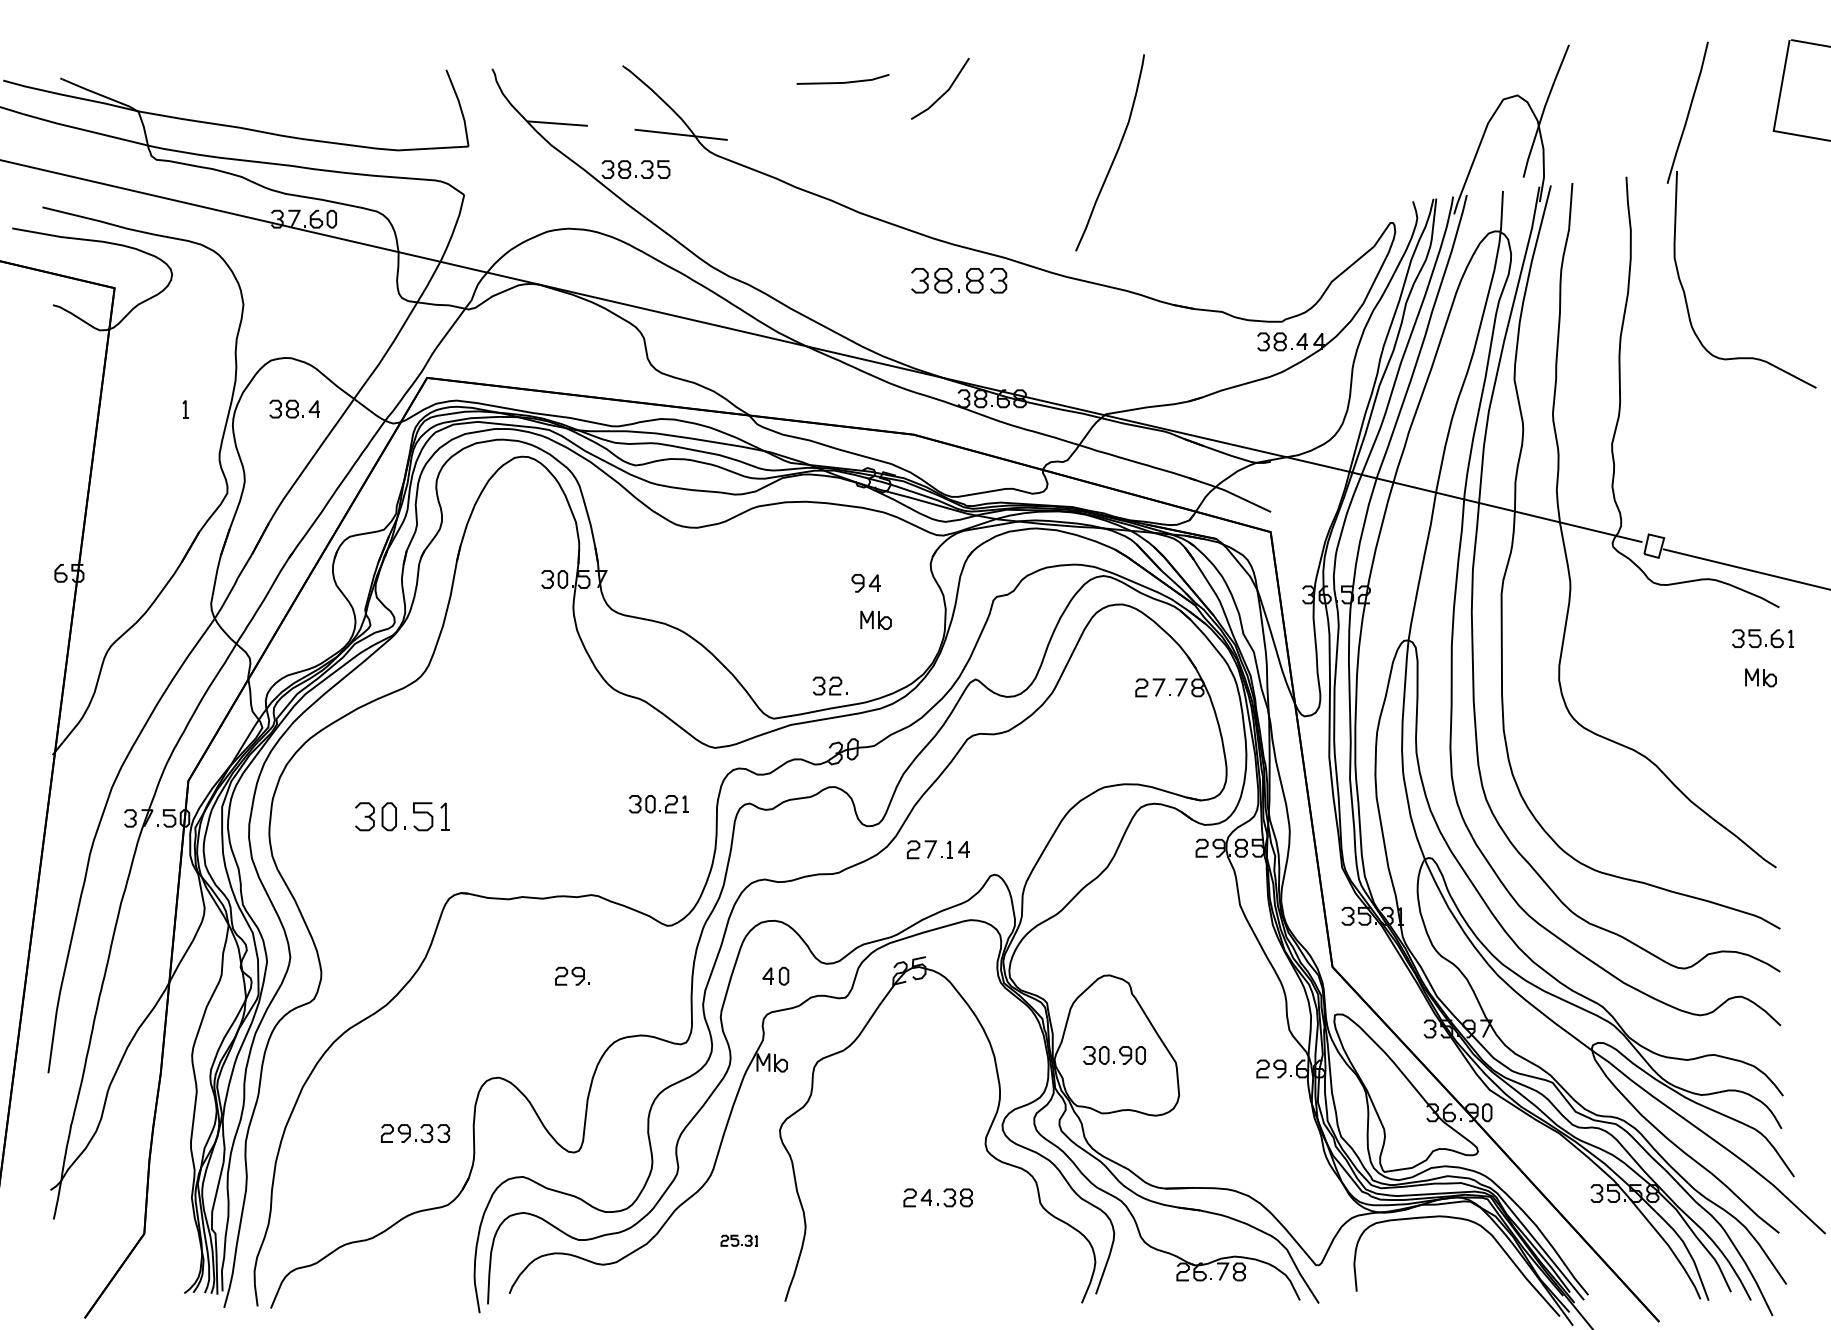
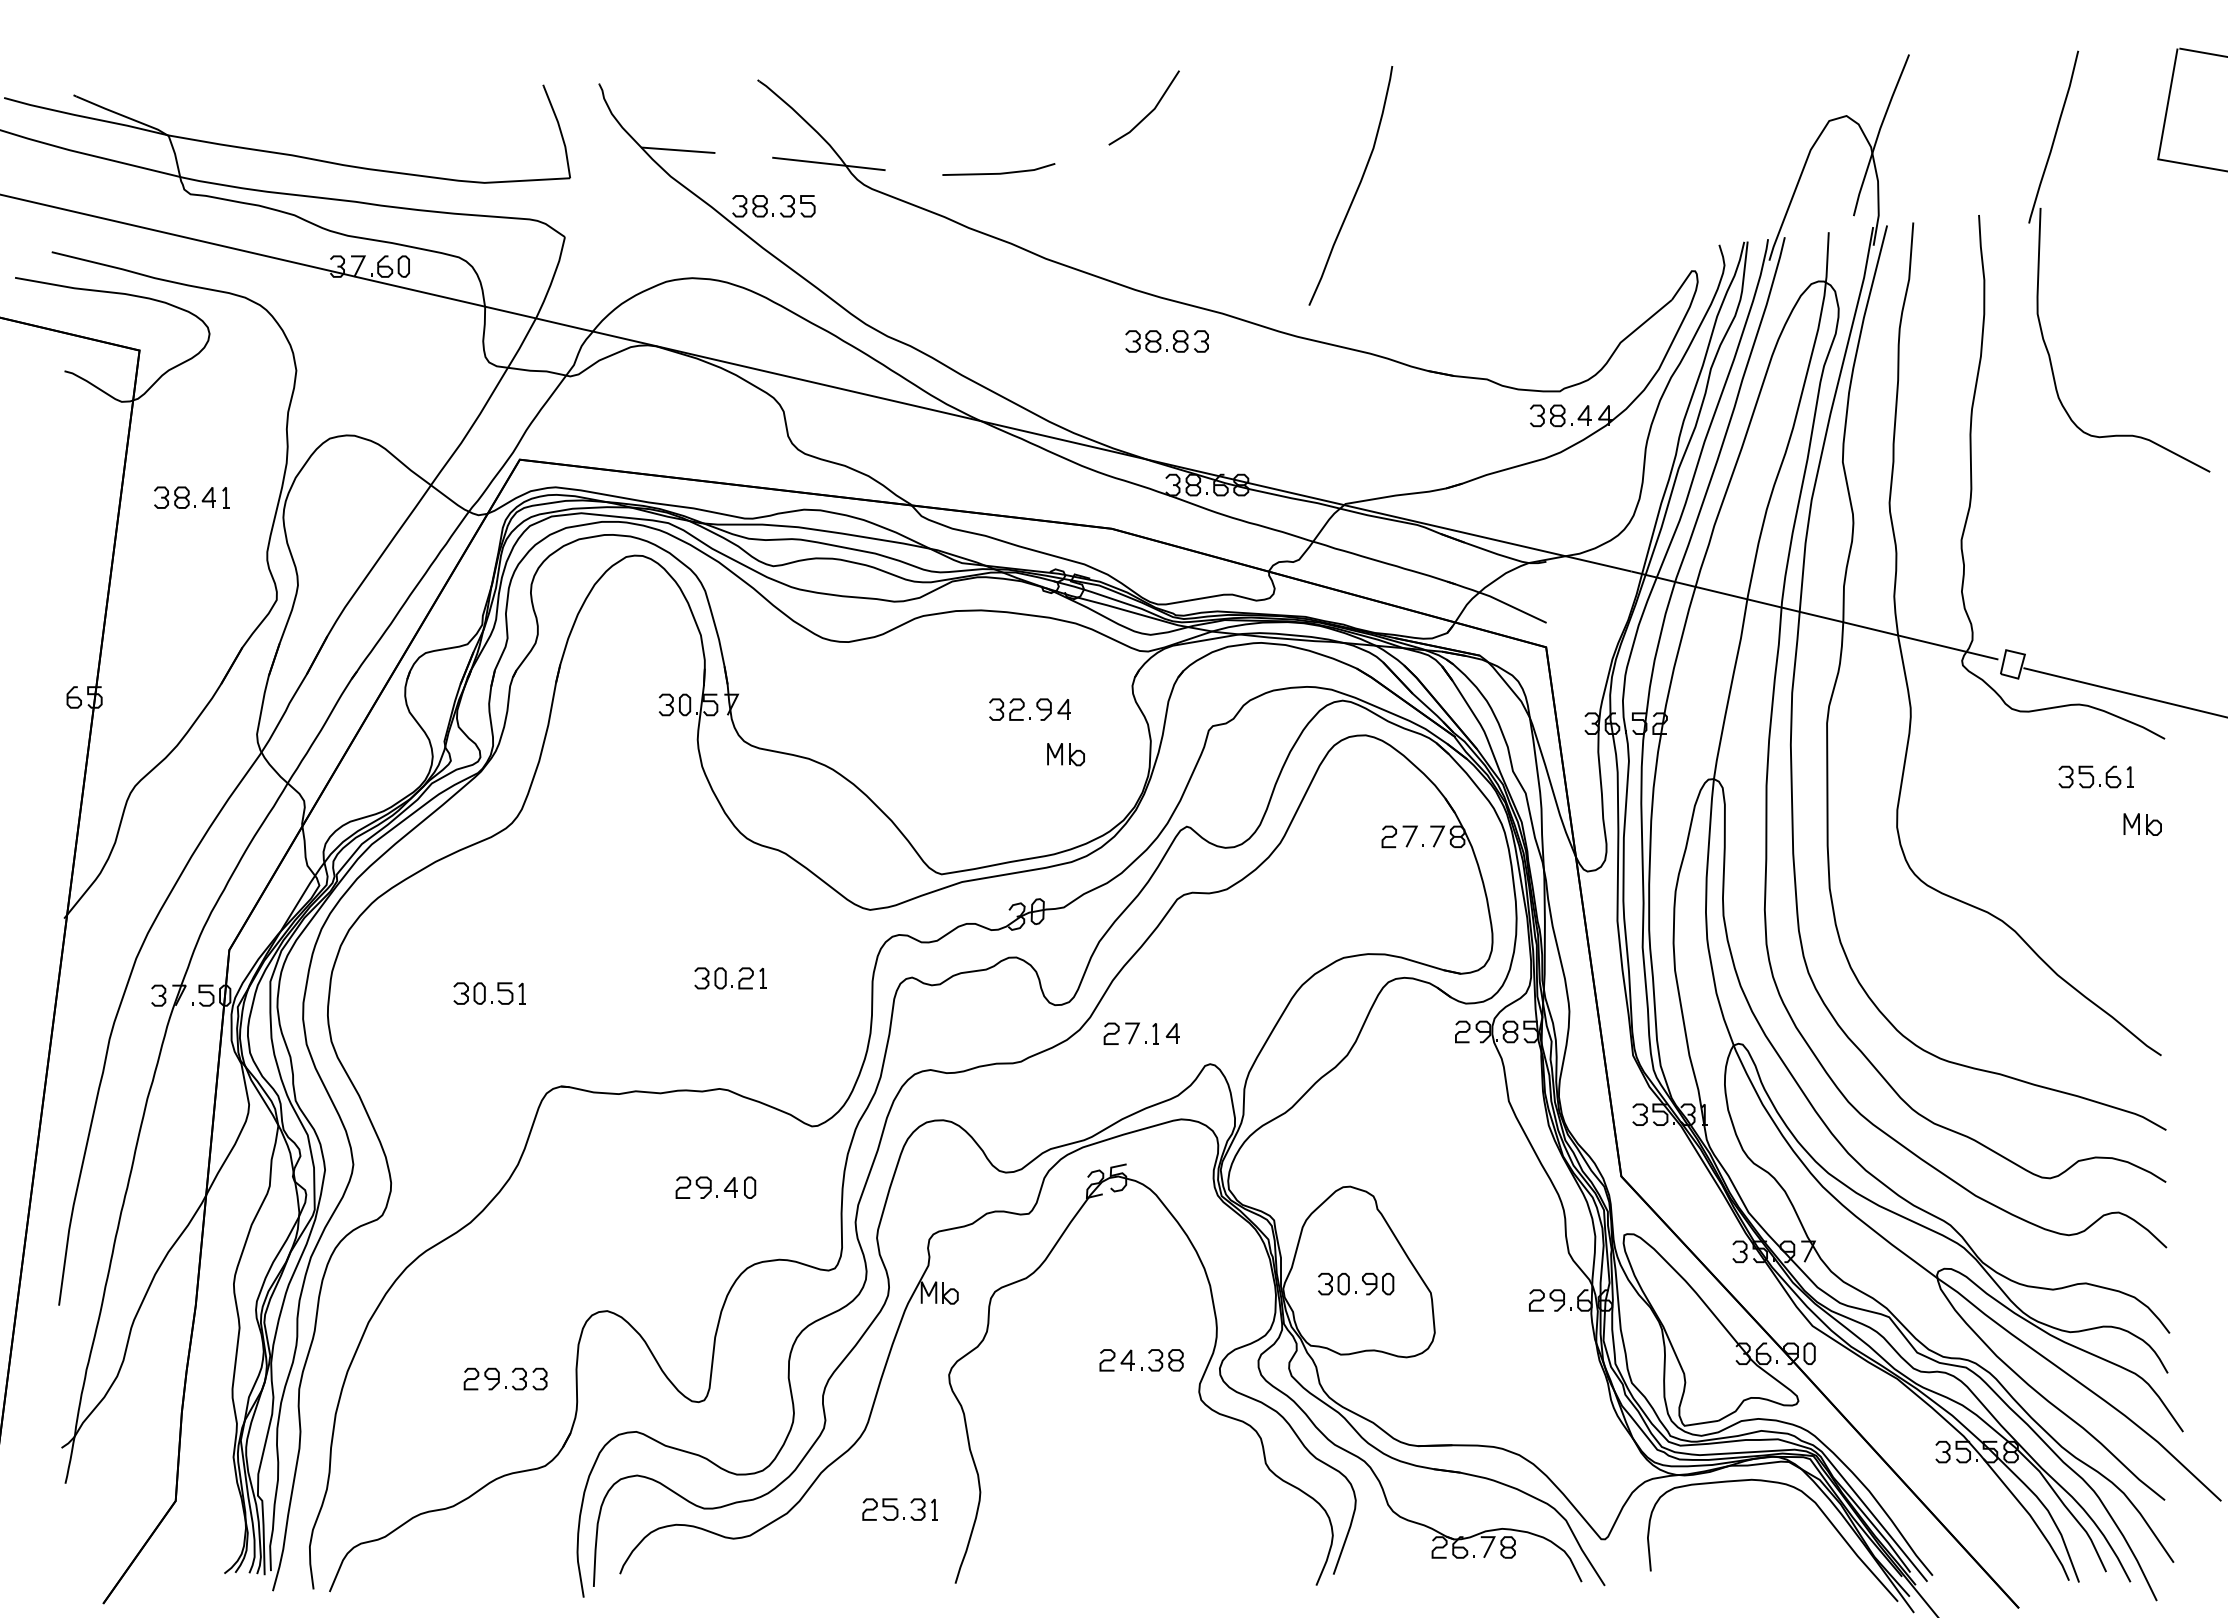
line: (842, 81) -> (998, 172), moved
part: (958, 280) -> (1166, 341), size x0.71
part: (294, 408) -> (184, 497), moved
part: (1762, 638) -> (2095, 776), moved
part: (829, 685) -> (1009, 709), moved
part: (658, 804) -> (730, 978), moved
part: (402, 816) -> (489, 993), size x0.62
part: (775, 976) -> (739, 1187), moved
part: (938, 1203) -> (1141, 1367), moved
part: (739, 1240) -> (899, 1509), size x1.67

